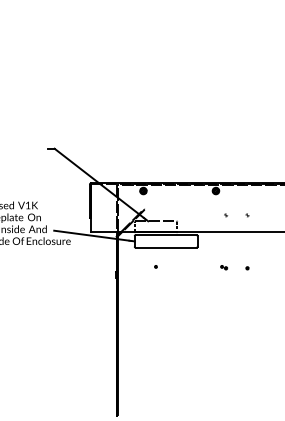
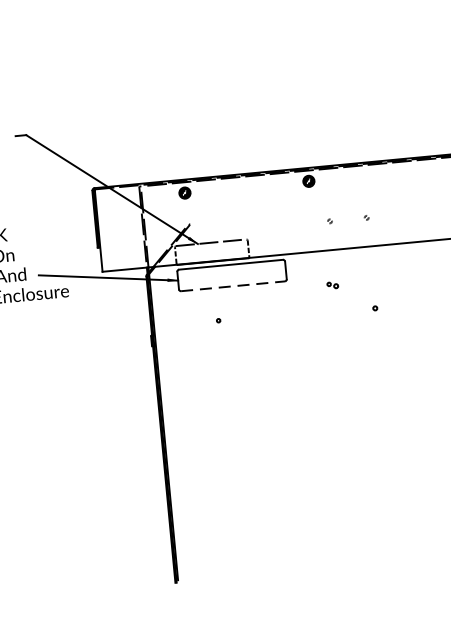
line: (166, 247) -> (233, 285), solid -> dashed
part: (224, 267) -> (333, 285), moved

